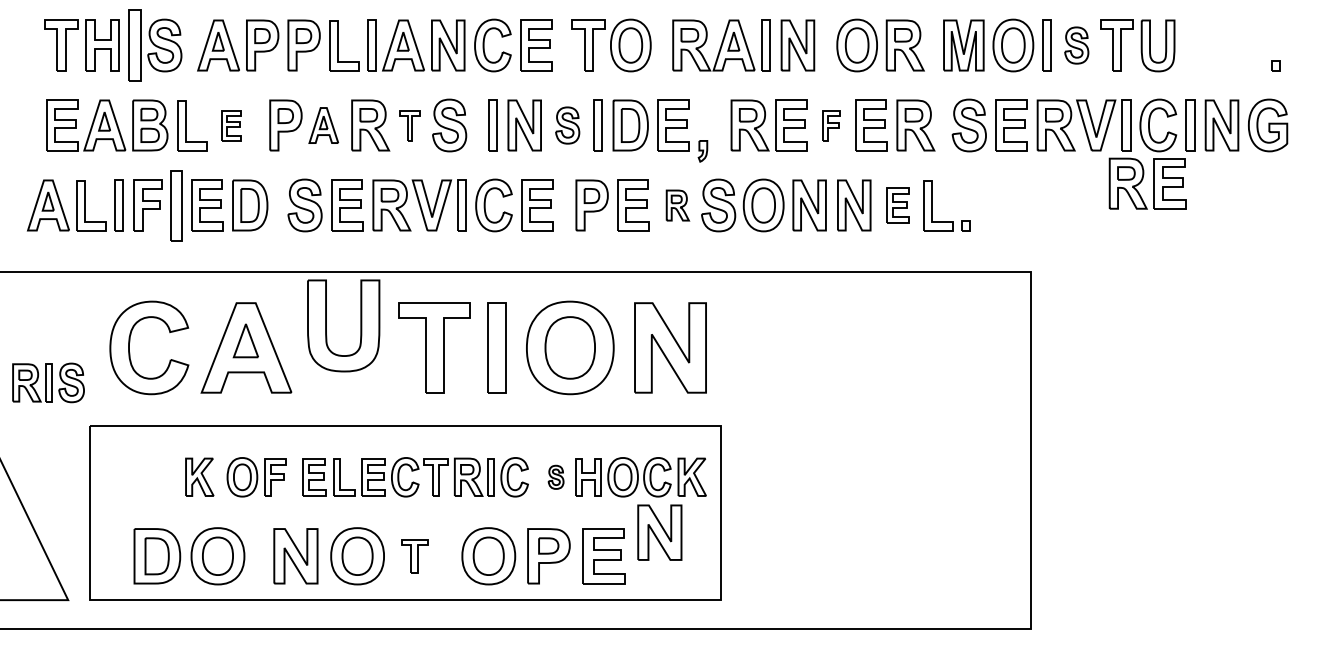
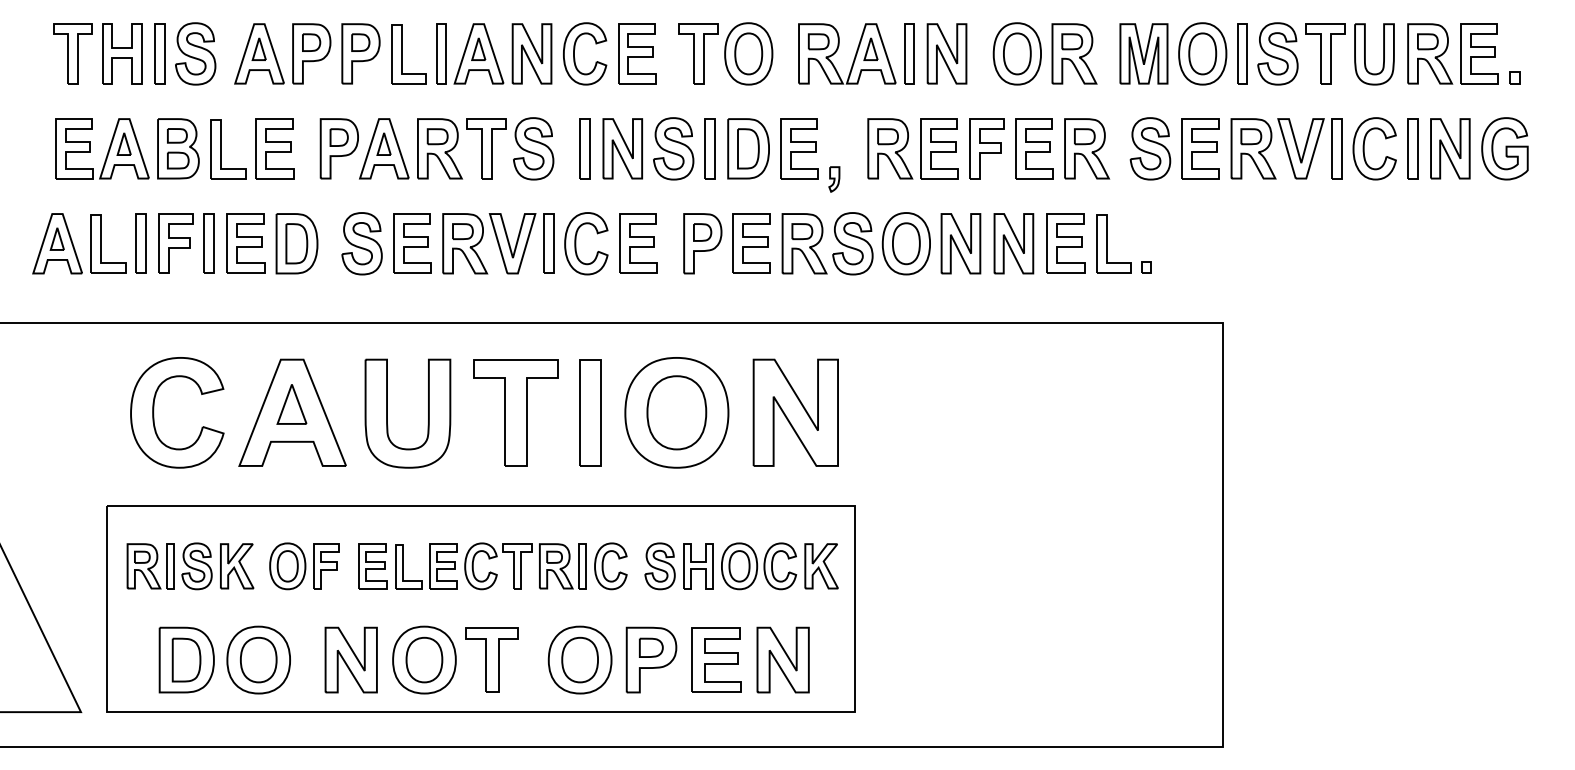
part: (134, 45) -> (159, 53), size x0.71
part: (1076, 45) -> (1277, 53), size x1.43
part: (231, 125) -> (274, 148), size x1.67
part: (323, 125) -> (384, 148), size x1.43
part: (409, 125) -> (486, 148), size x1.67
part: (567, 125) -> (673, 148), size x1.43
part: (831, 125) -> (986, 148), size x1.67
part: (1142, 181) -> (1446, 51), moved
part: (175, 205) -> (208, 243), size x0.71
part: (677, 205) -> (804, 243), size x1.67
part: (897, 205) -> (1065, 243), size x1.43
part: (326, 325) -> (387, 413), moved
part: (48, 383) -> (169, 566), moved
part: (555, 477) -> (659, 566), size x1.67
part: (659, 532) -> (782, 659), moved
part: (414, 555) -> (491, 659), size x1.67

